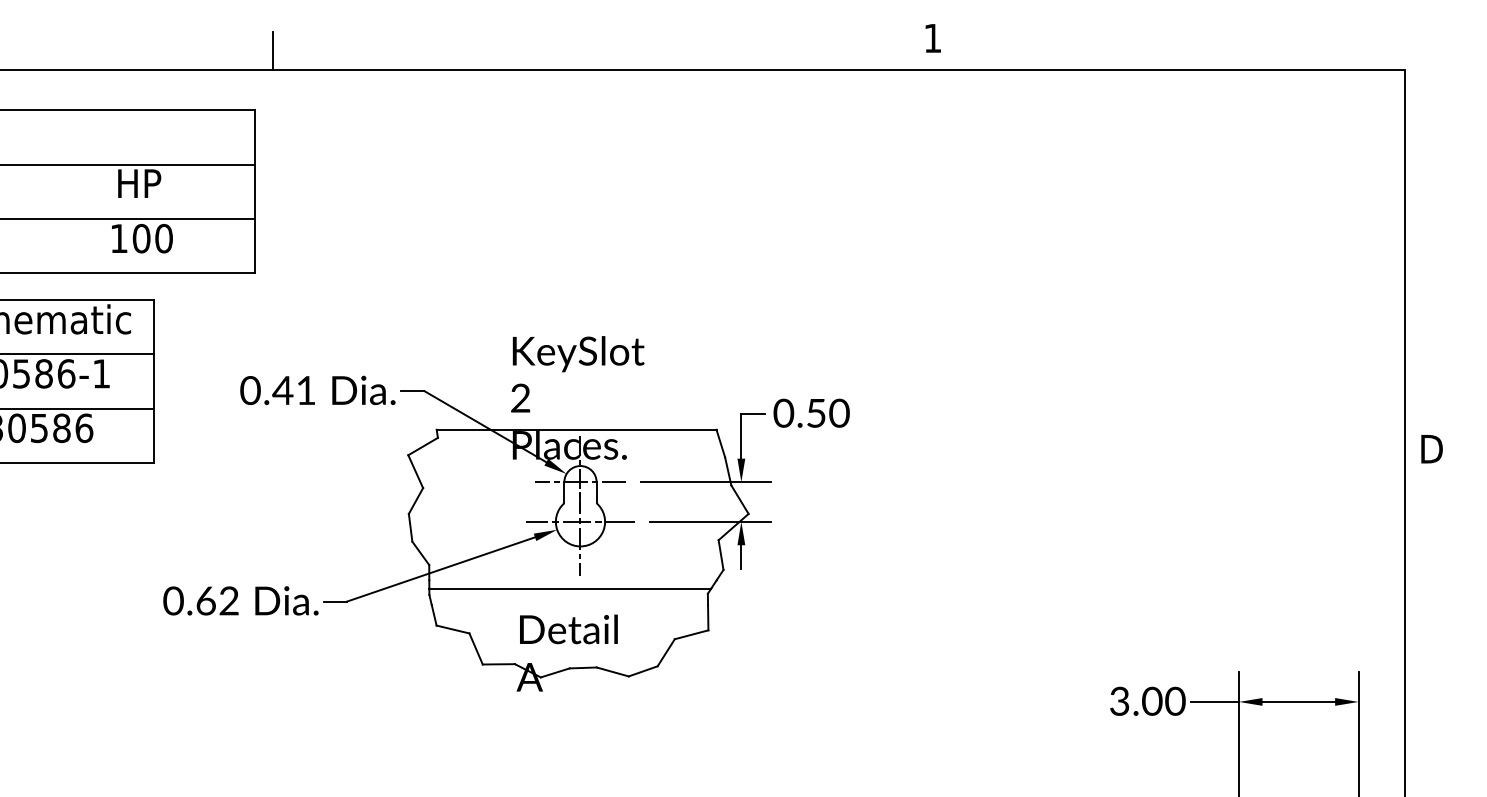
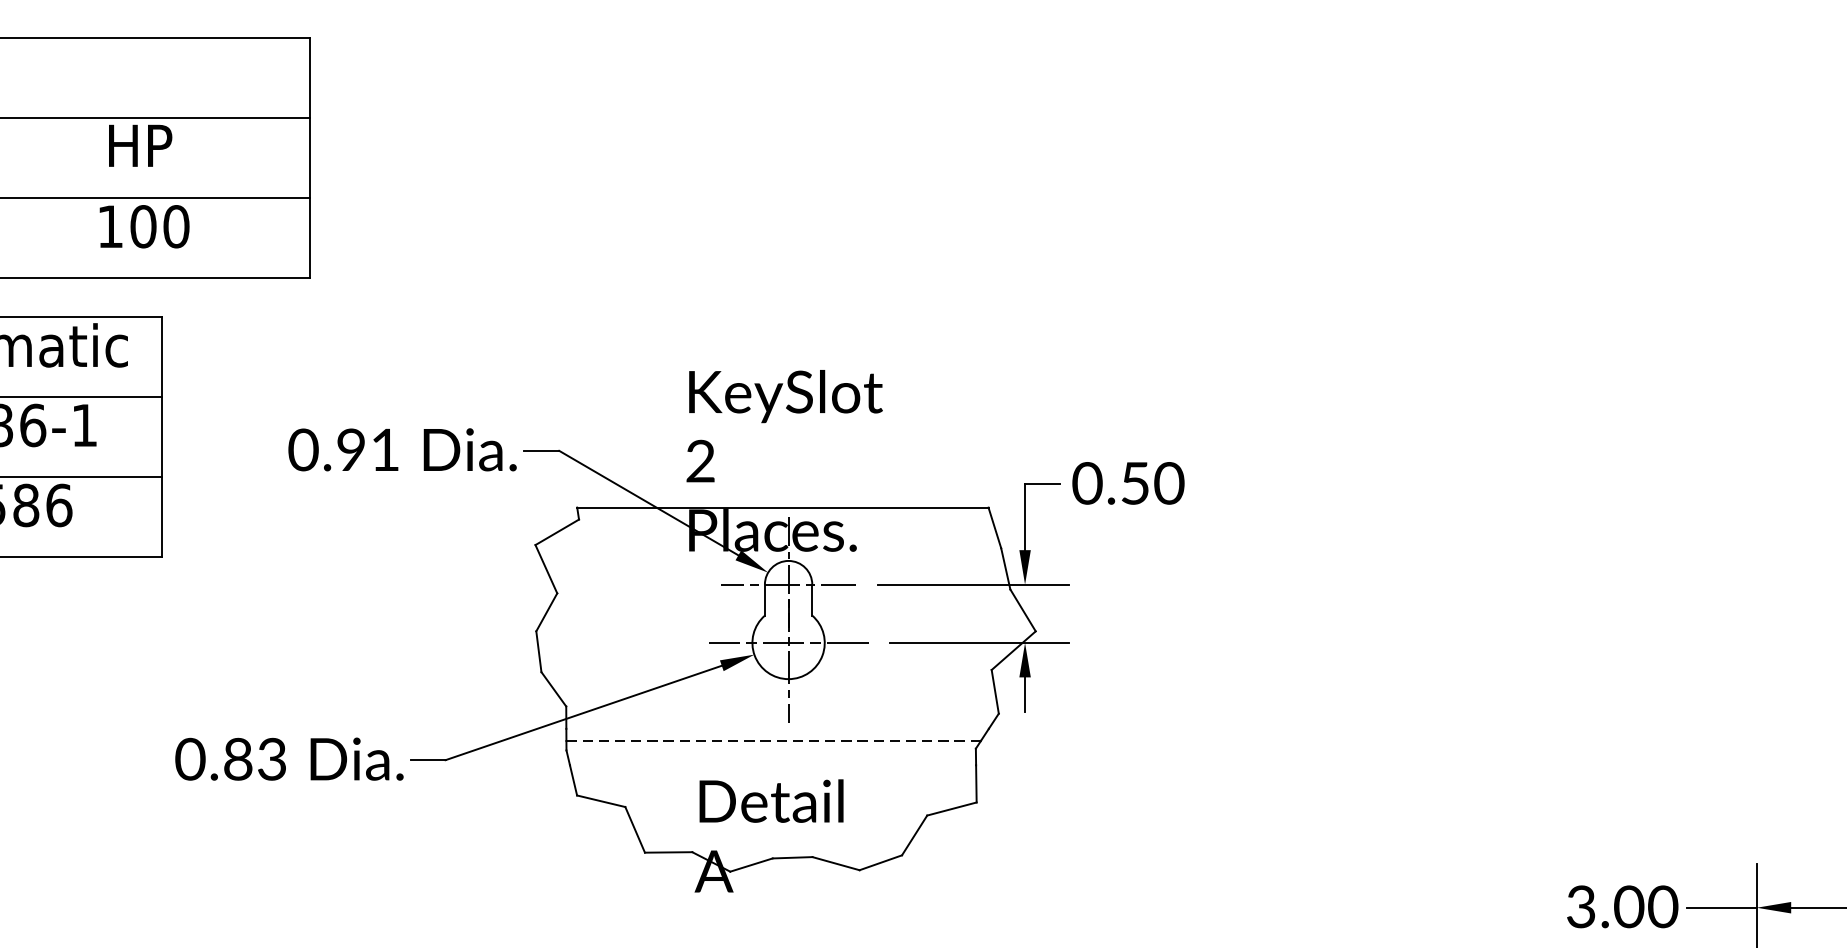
text: (282, 390) -> (350, 449), 0.41 -> 0.91
line: (570, 588) -> (773, 740), solid -> dashed
text: (217, 600) -> (255, 758), 0.62 -> 0.83

